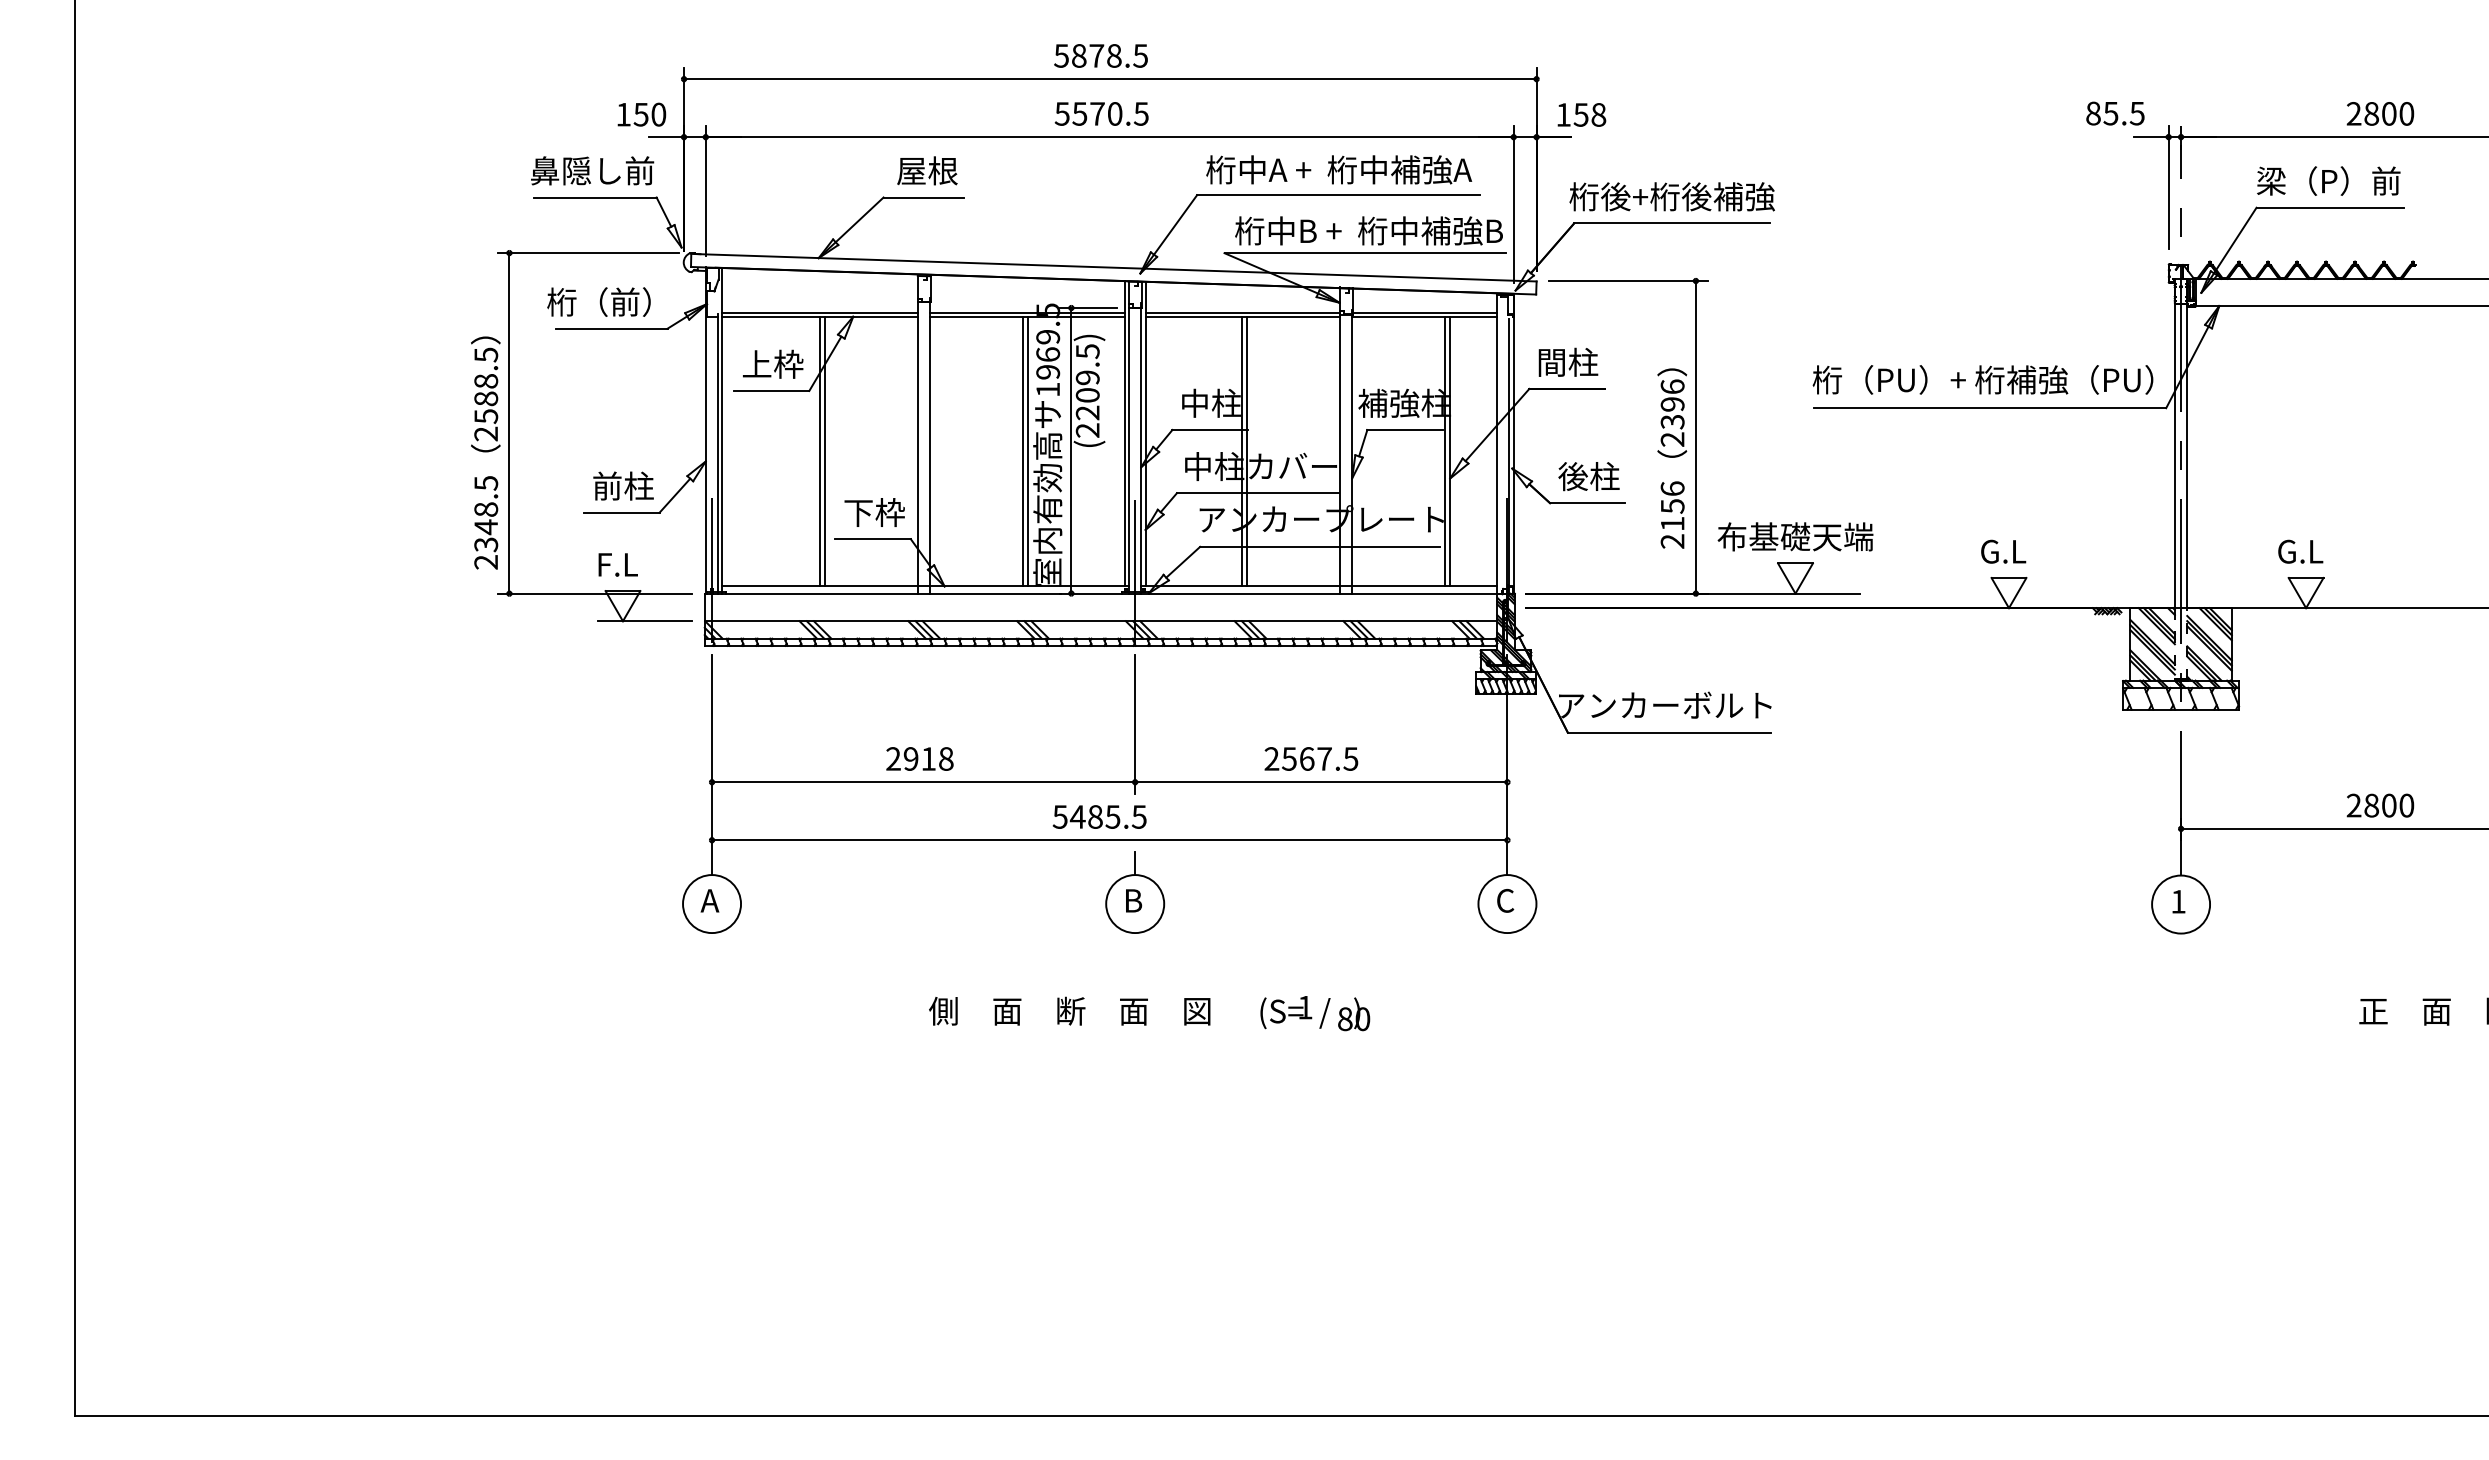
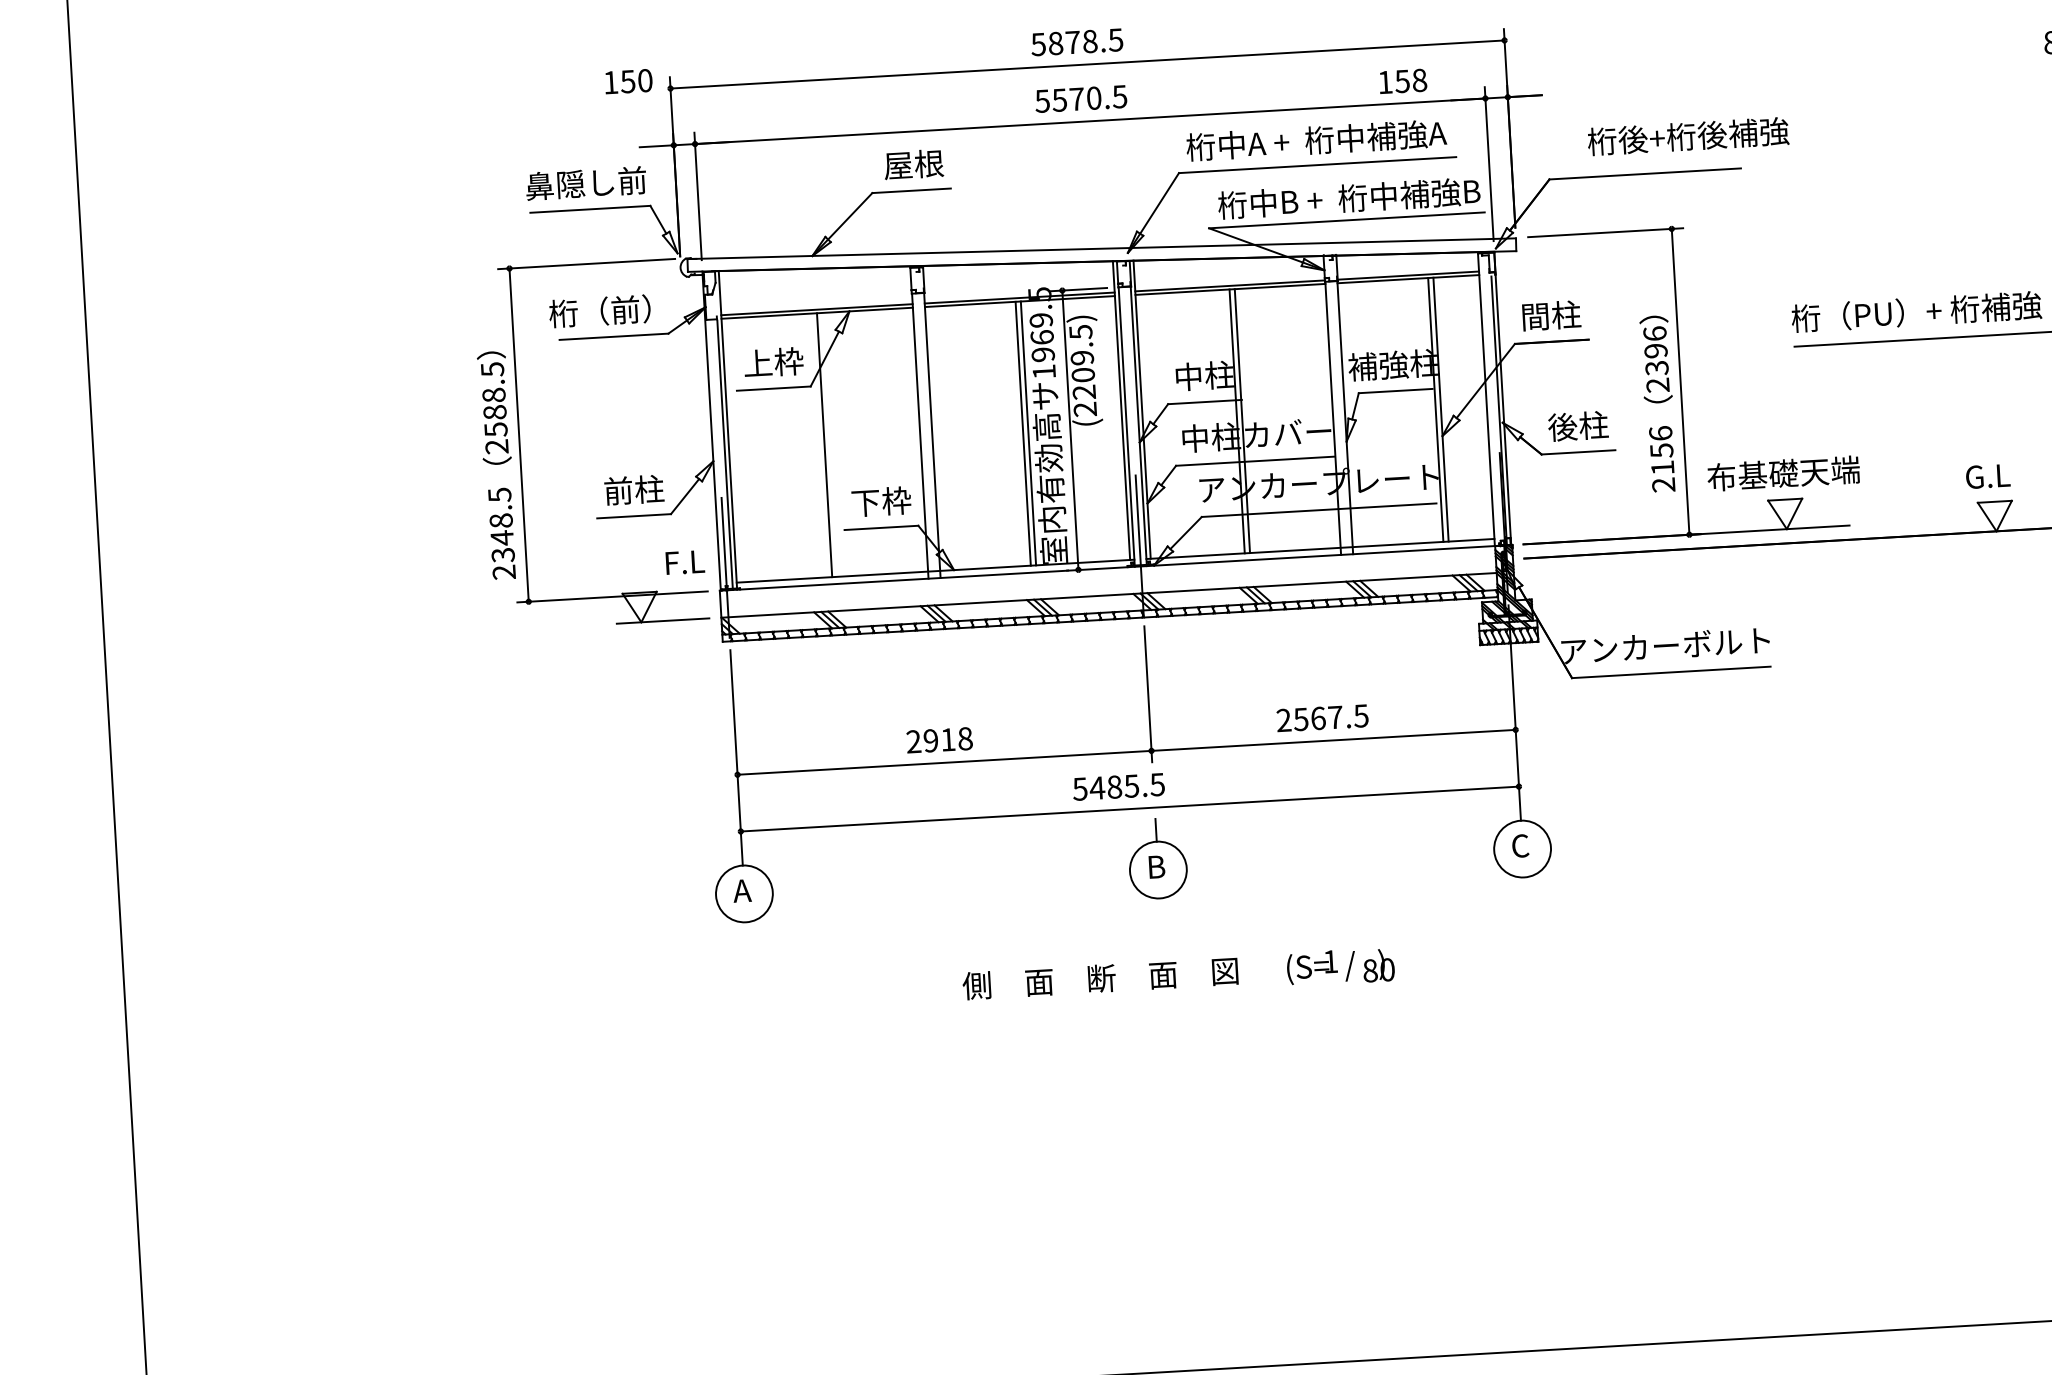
text: (641, 114) -> (628, 81), moved
text: (1581, 114) -> (1402, 81), moved
text: (1671, 196) -> (1687, 136), moved
line: (825, 451) -> (829, 444), removed
text: (617, 564) -> (684, 562), moved

